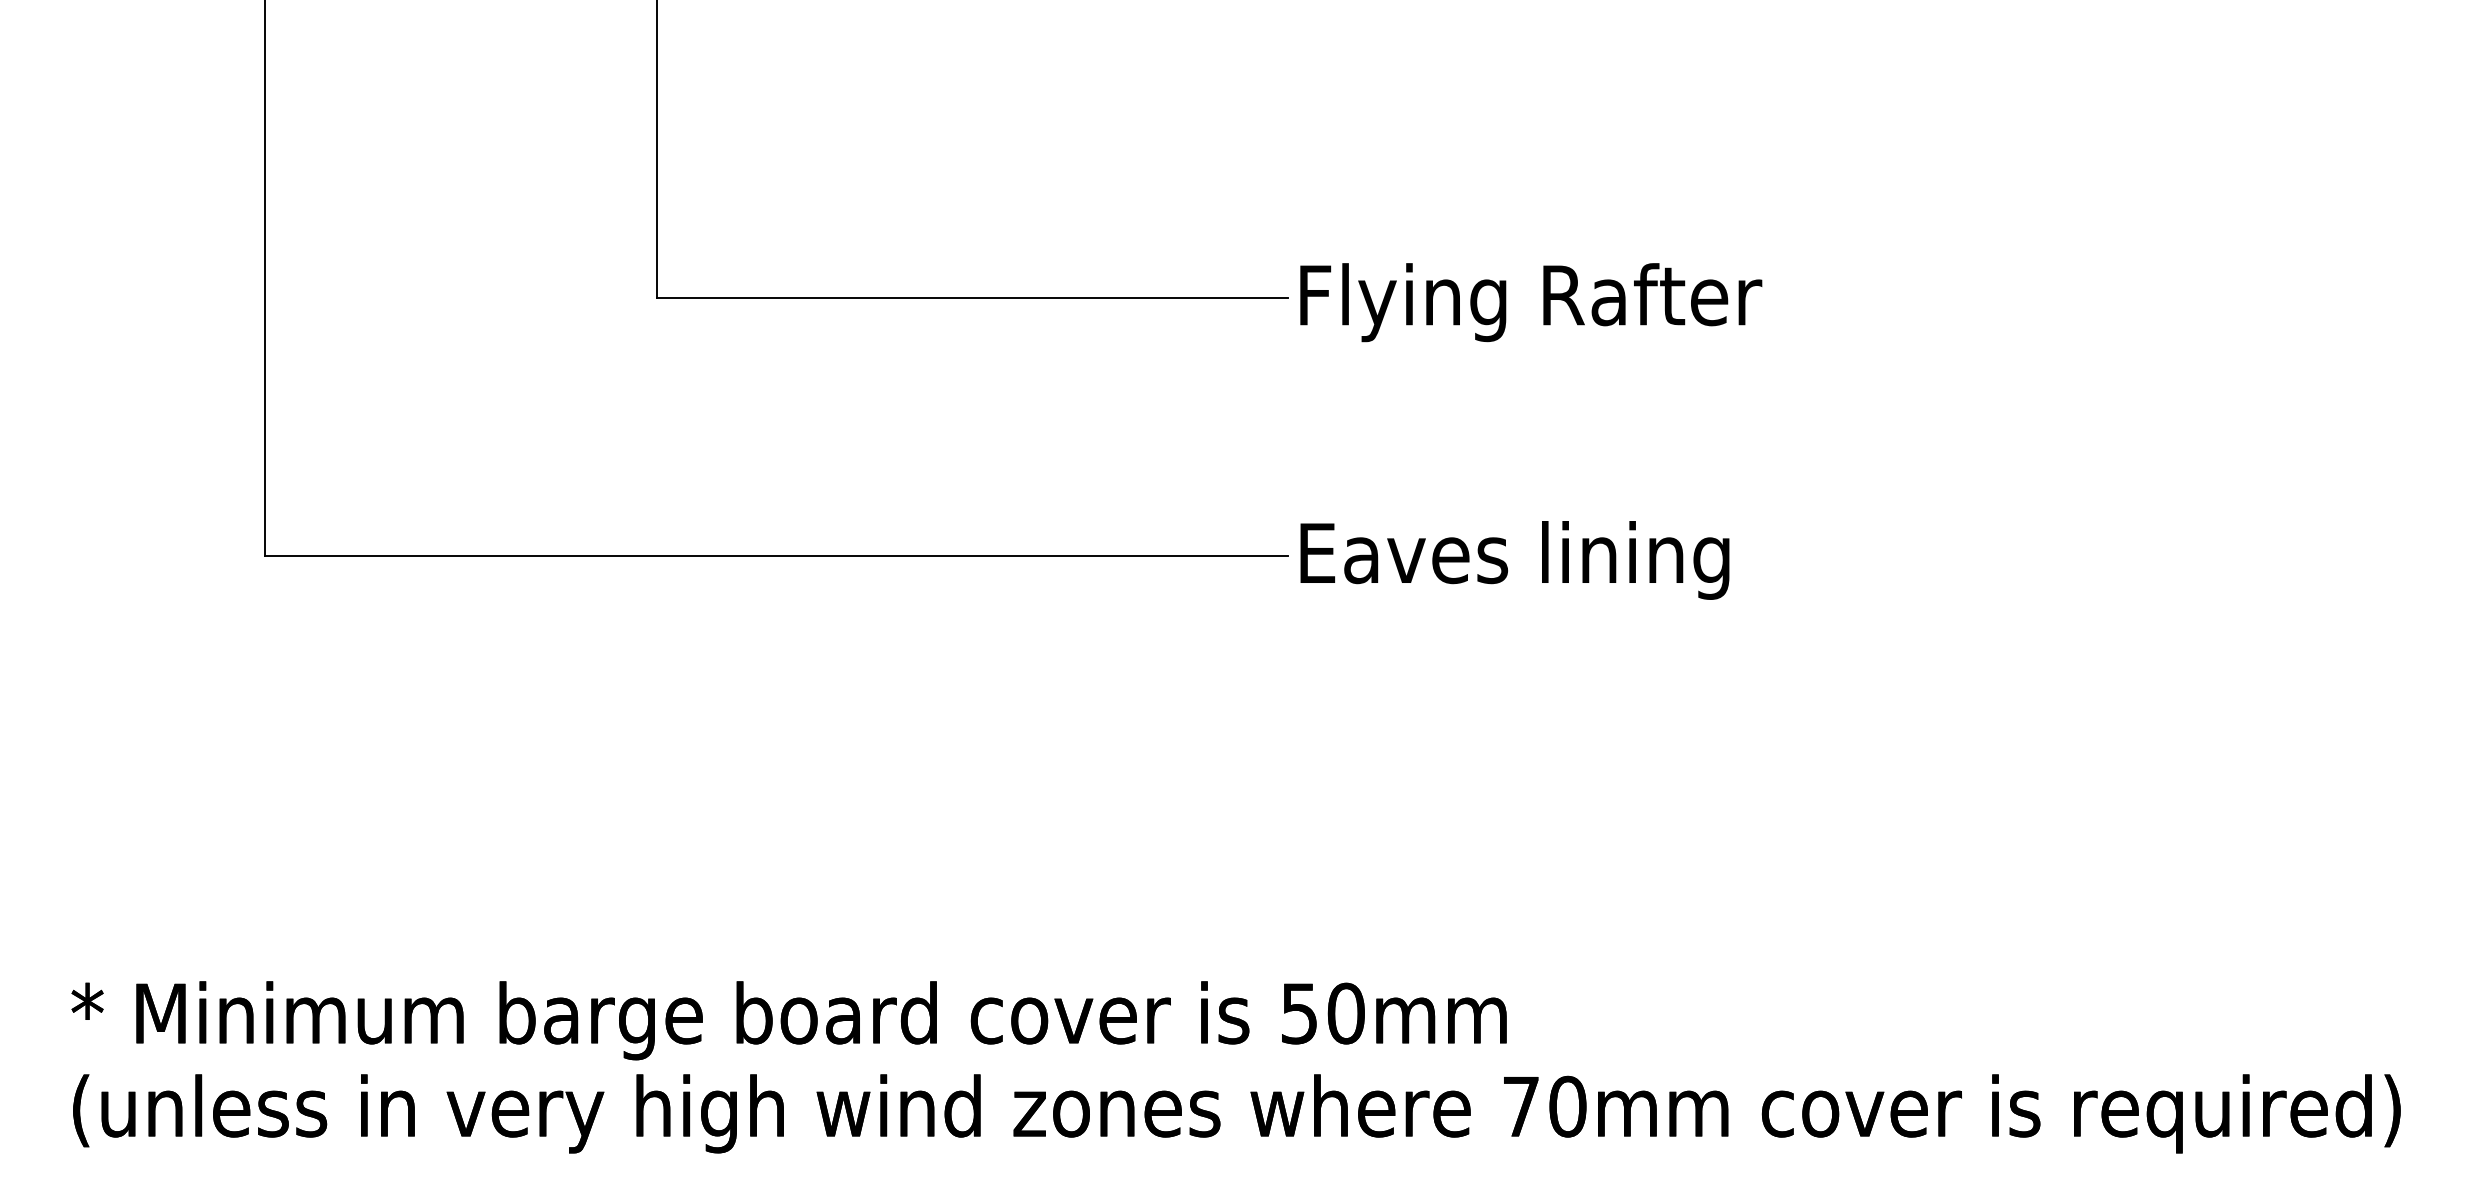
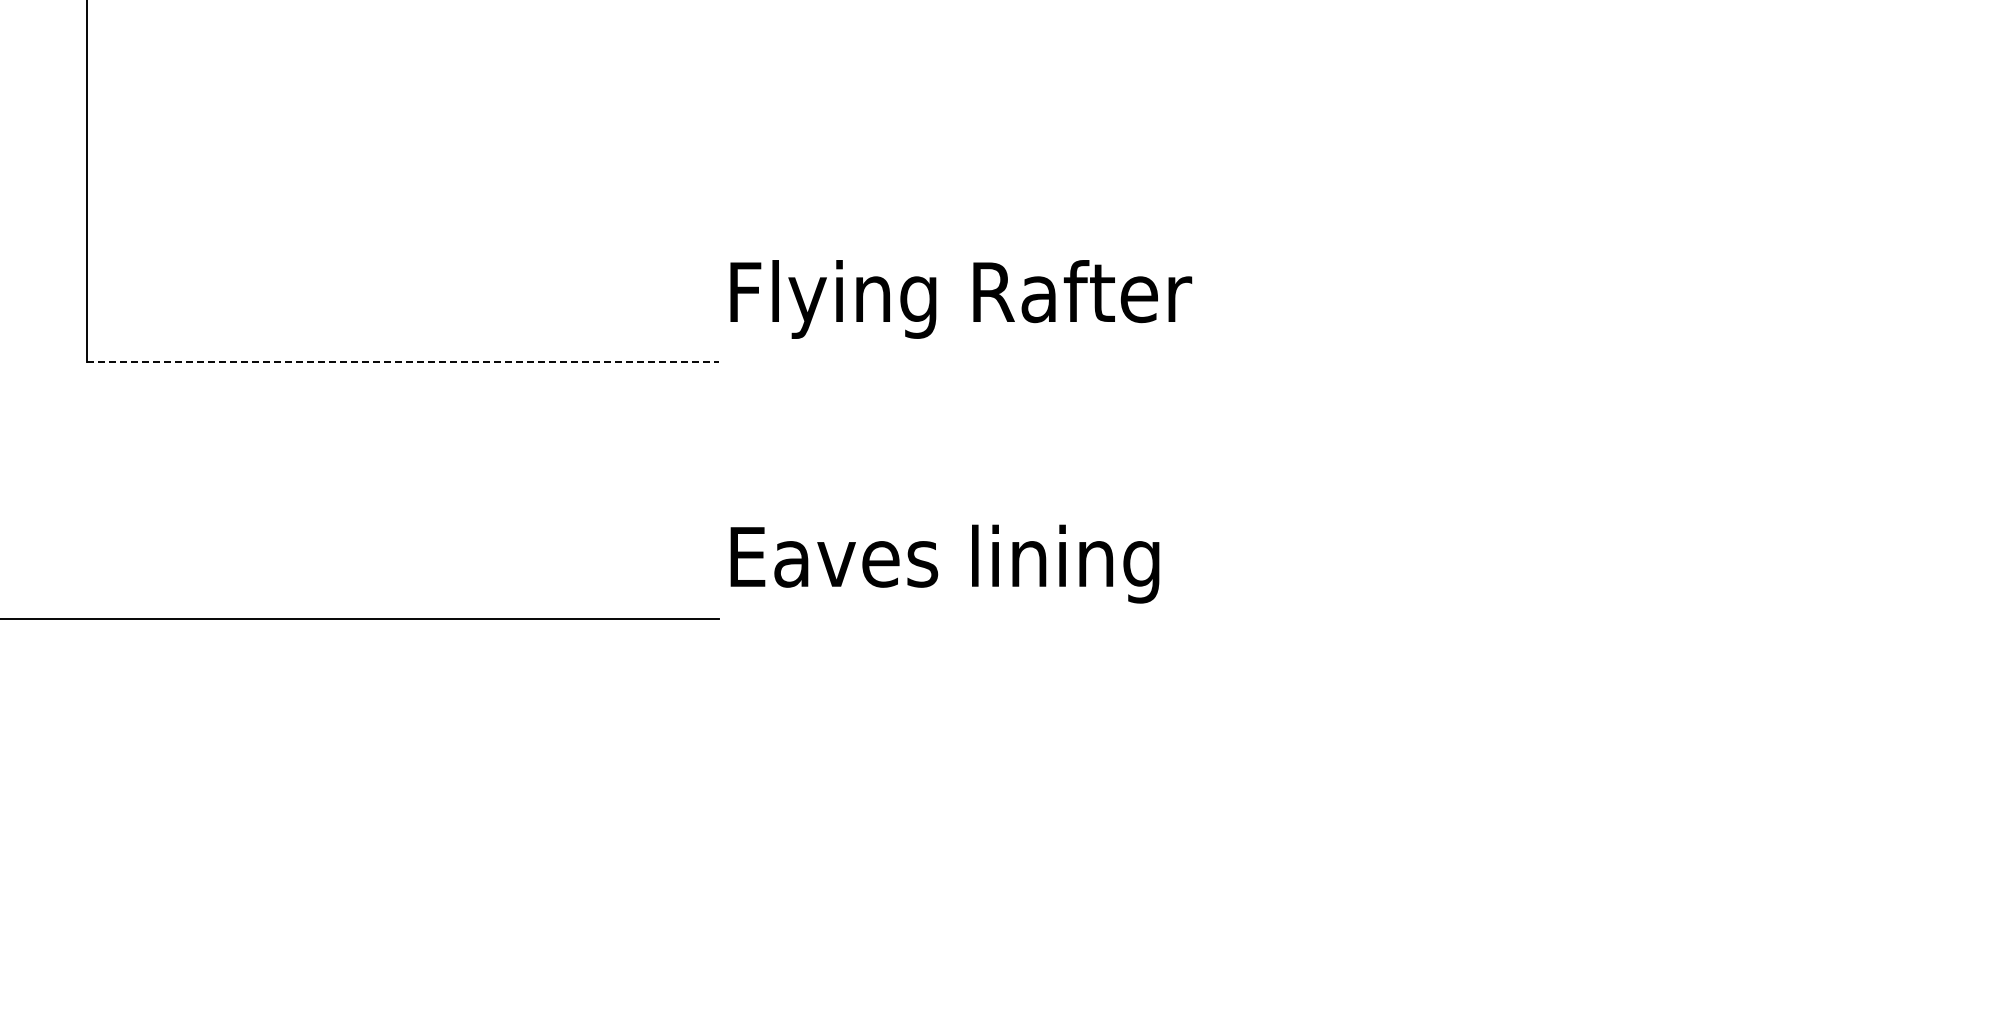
line: (972, 297) -> (402, 361), solid -> dashed
text: (1531, 302) -> (961, 299), moved
text: (1514, 560) -> (944, 564), moved

